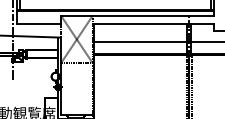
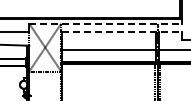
line: (137, 15) -> (105, 23), solid -> dashed
line: (154, 23) -> (122, 31), solid -> dashed

